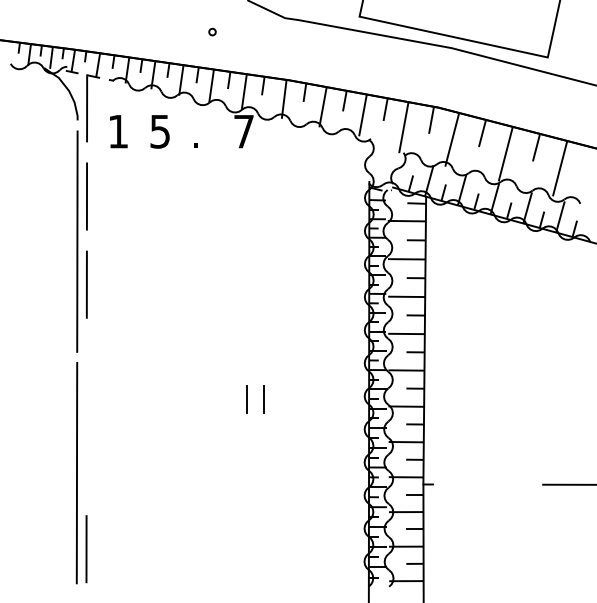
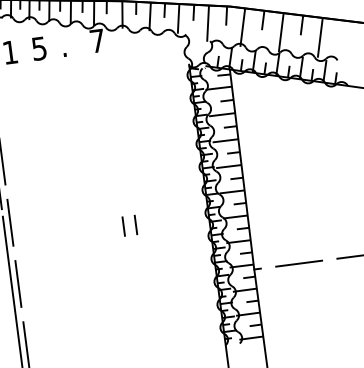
line: (86, 372) -> (10, 222), added
line: (86, 460) -> (18, 283), added
line: (487, 484) -> (298, 263), added

